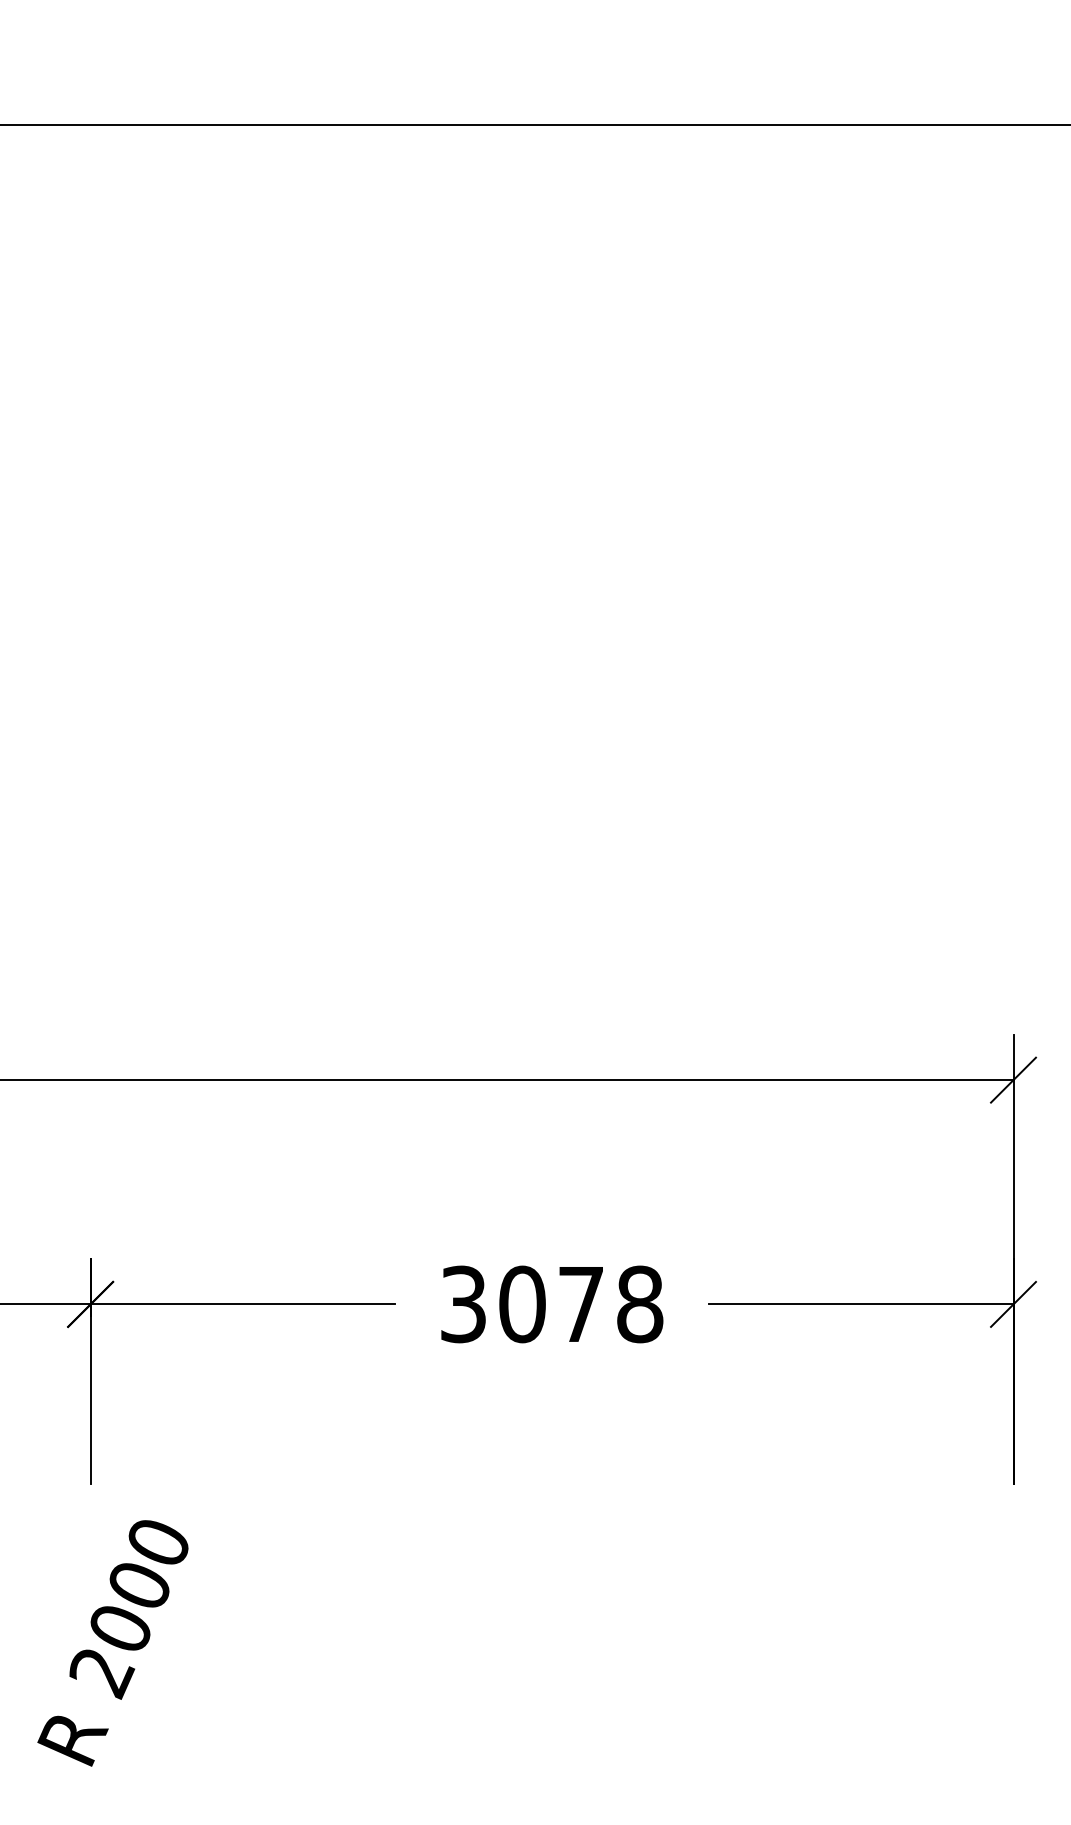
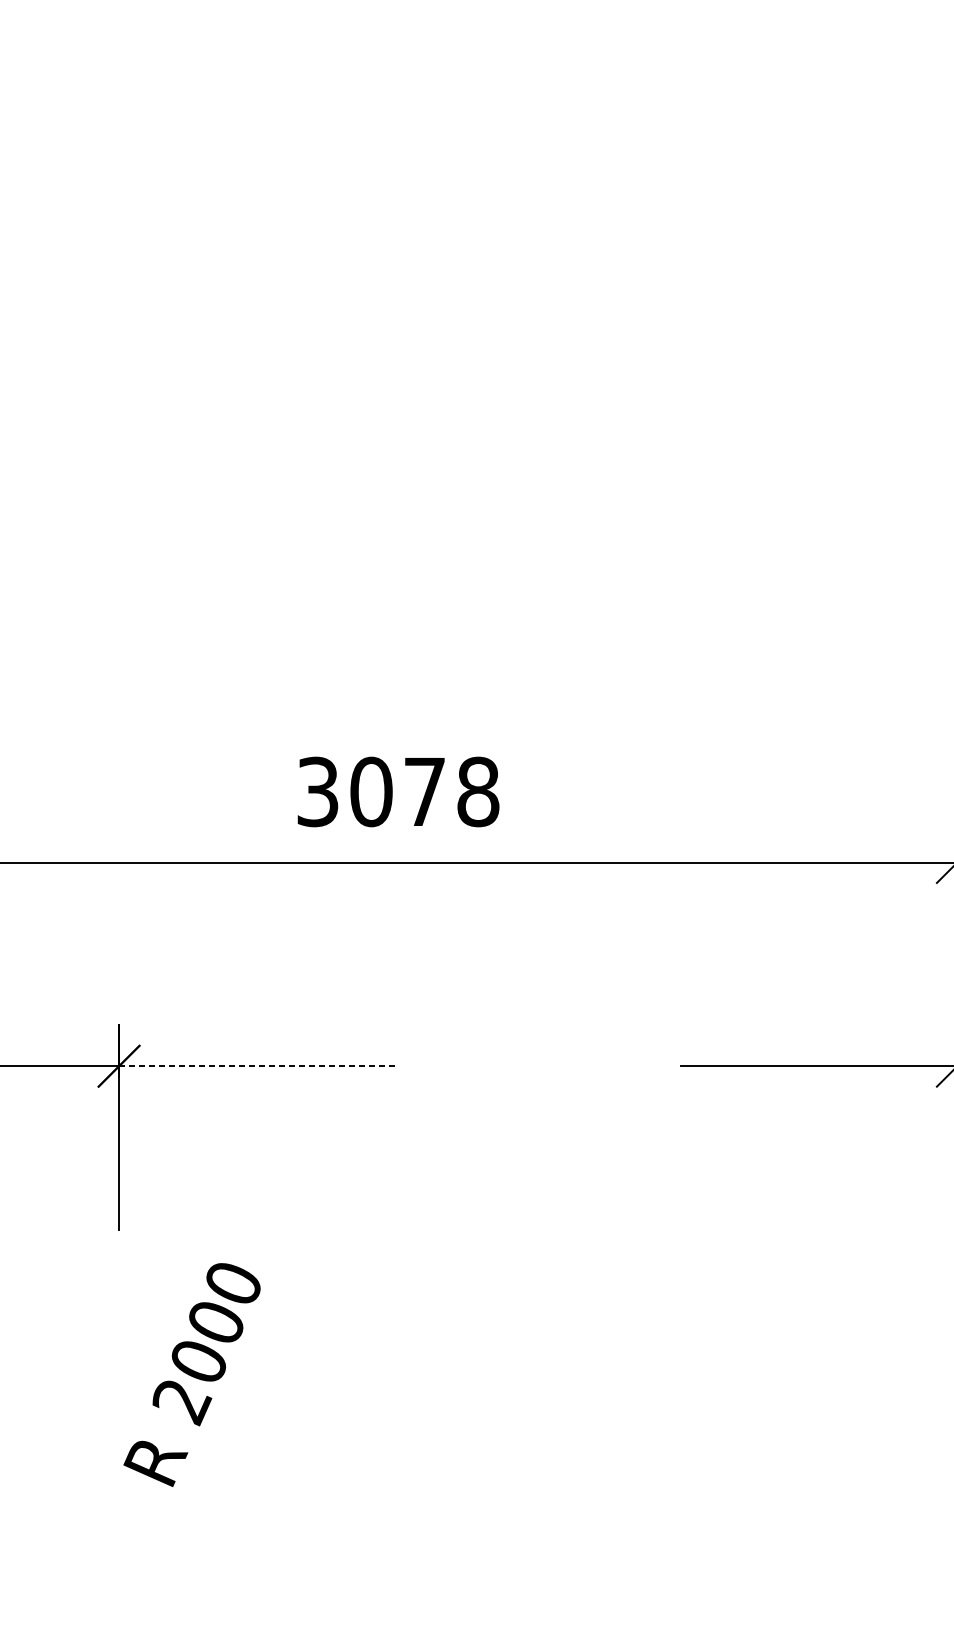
line: (243, 1304) -> (257, 1066), solid -> dashed
text: (552, 1304) -> (398, 792), moved
text: (112, 1643) -> (191, 1375), moved

